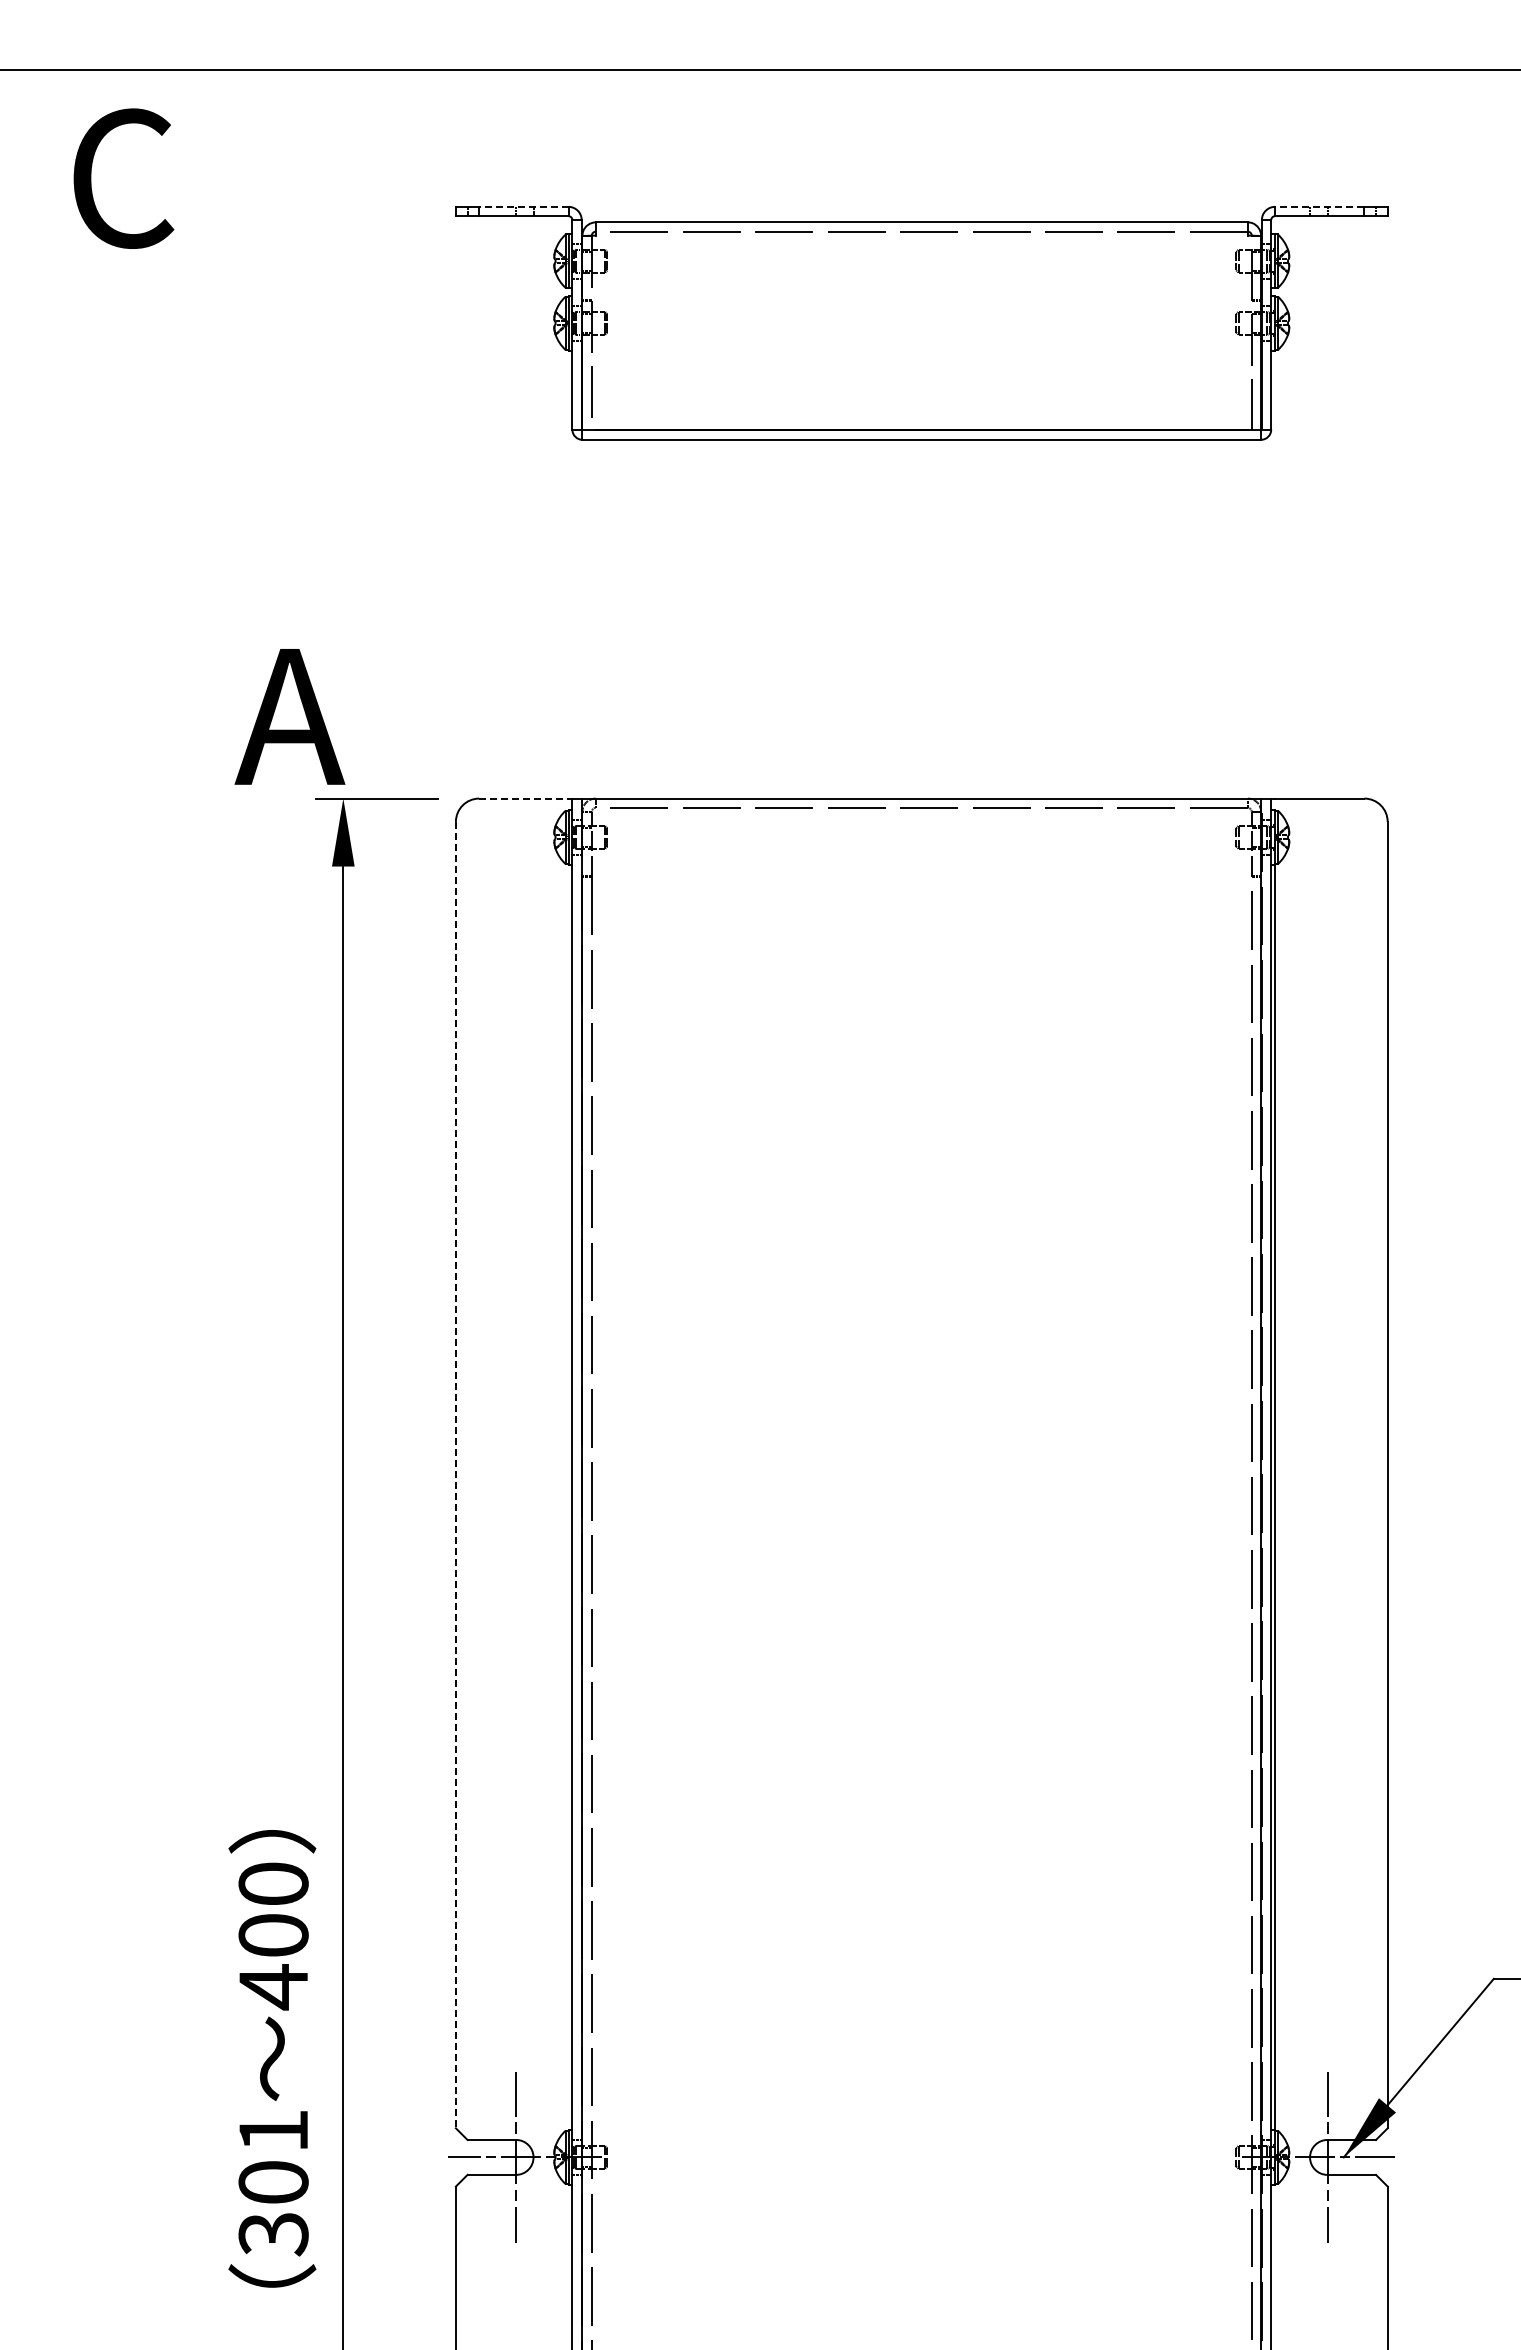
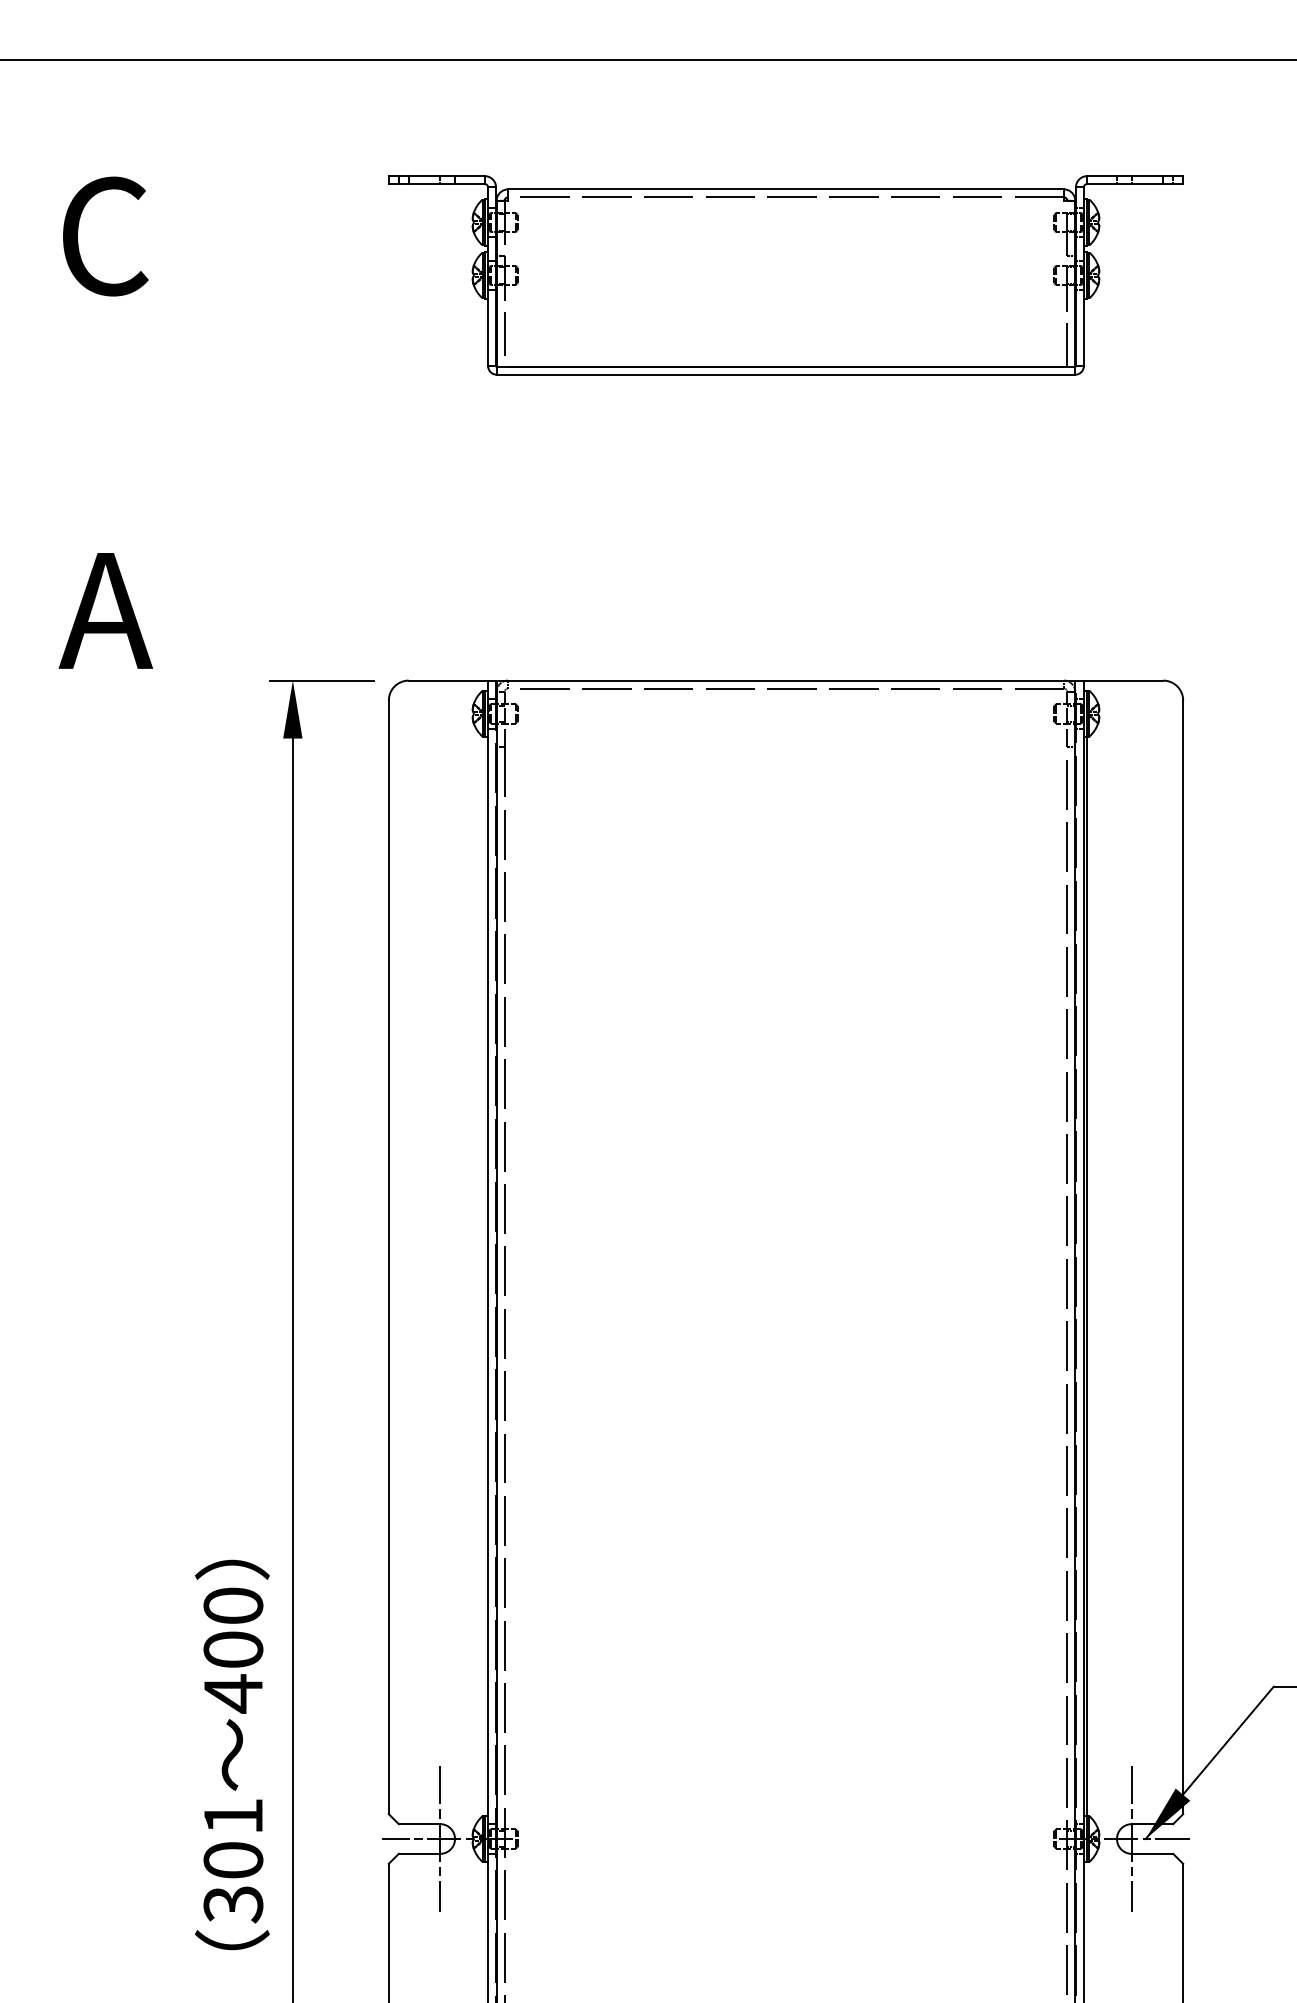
text: (123, 178) -> (105, 236), moved
line: (523, 206) -> (446, 175), dashed -> solid
line: (1319, 206) -> (1125, 175), dashed -> solid
text: (289, 716) -> (105, 610), moved
line: (523, 798) -> (446, 680), dashed -> solid
line: (455, 1475) -> (388, 1257), dashed -> solid

